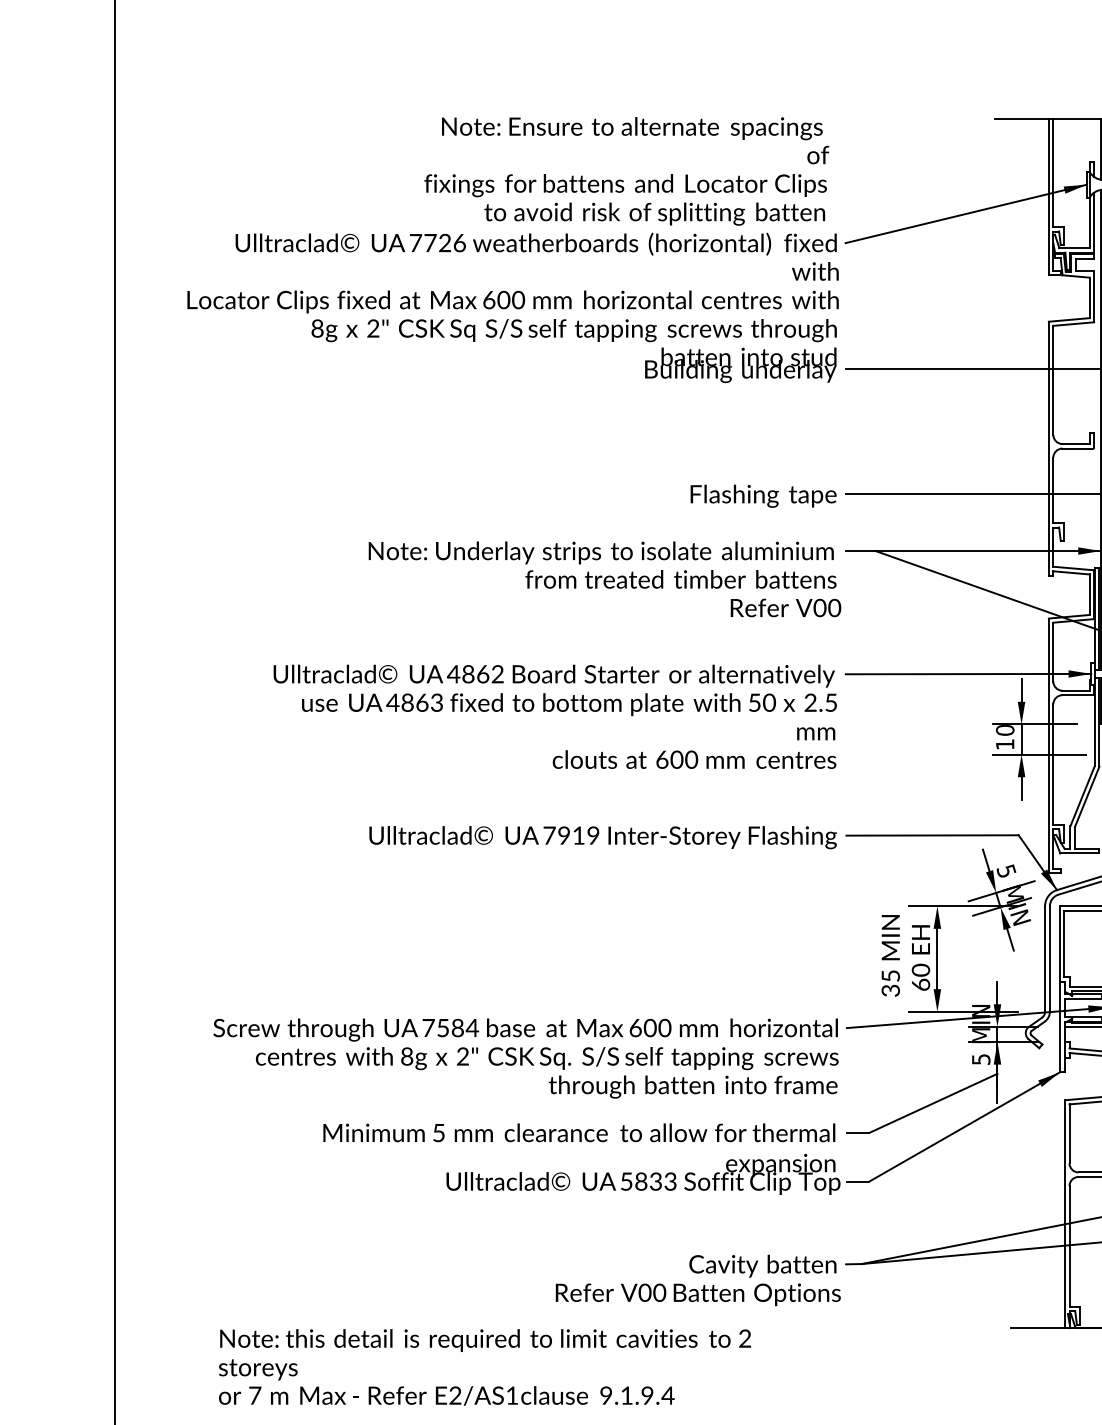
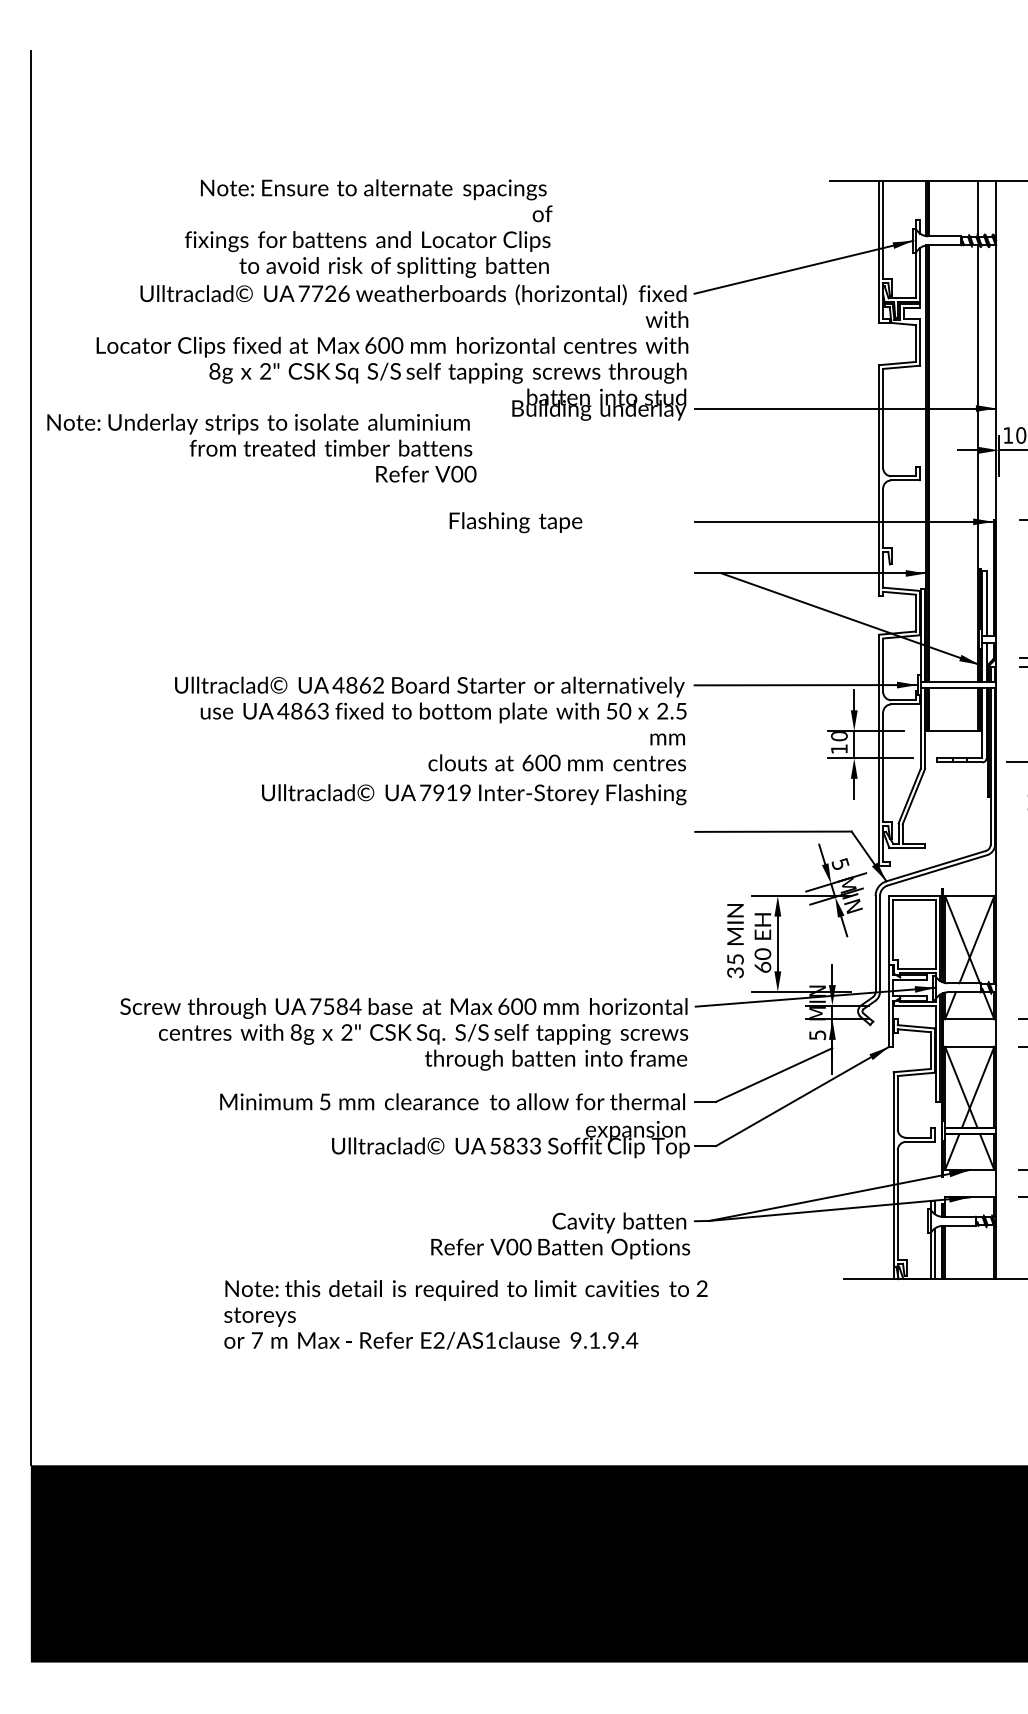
text: (626, 171) -> (368, 228), moved
text: (763, 496) -> (515, 522), moved
text: (604, 578) -> (261, 447), moved
text: (603, 837) -> (474, 794), moved
text: (484, 1367) -> (465, 1314), moved

